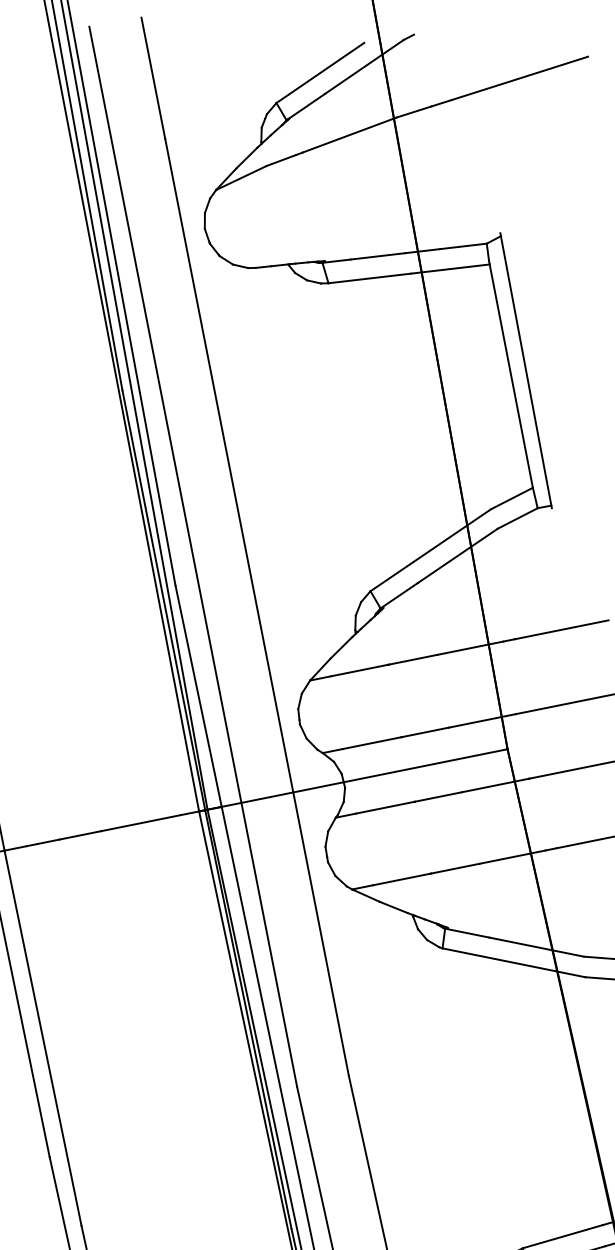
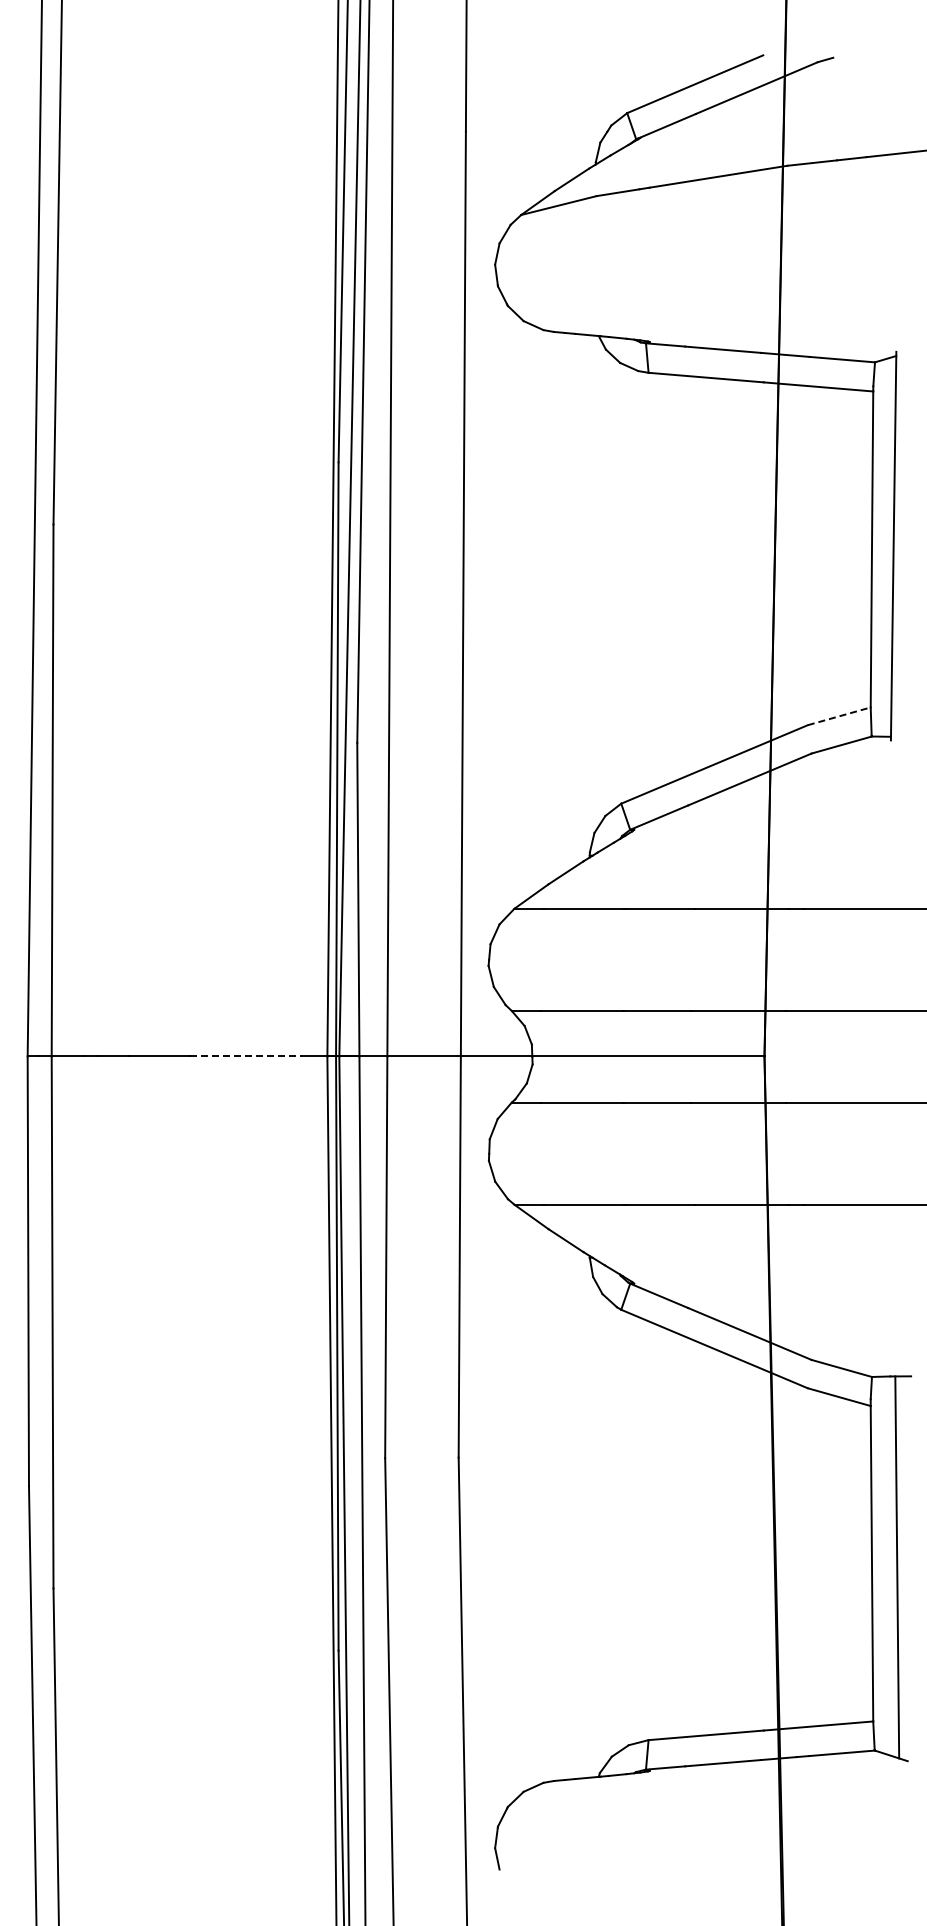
line: (512, 498) -> (839, 716), solid -> dashed
line: (142, 822) -> (246, 1056), solid -> dashed

